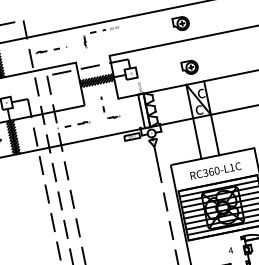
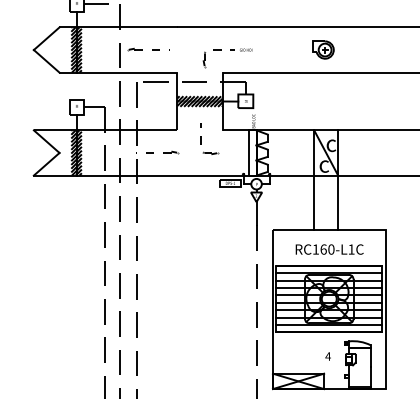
part: (102, 30) -> (230, 50), moved
part: (189, 67) -> (323, 108), removed
text: (205, 173) -> (315, 249), RC360-L1C -> RC160-L1C

